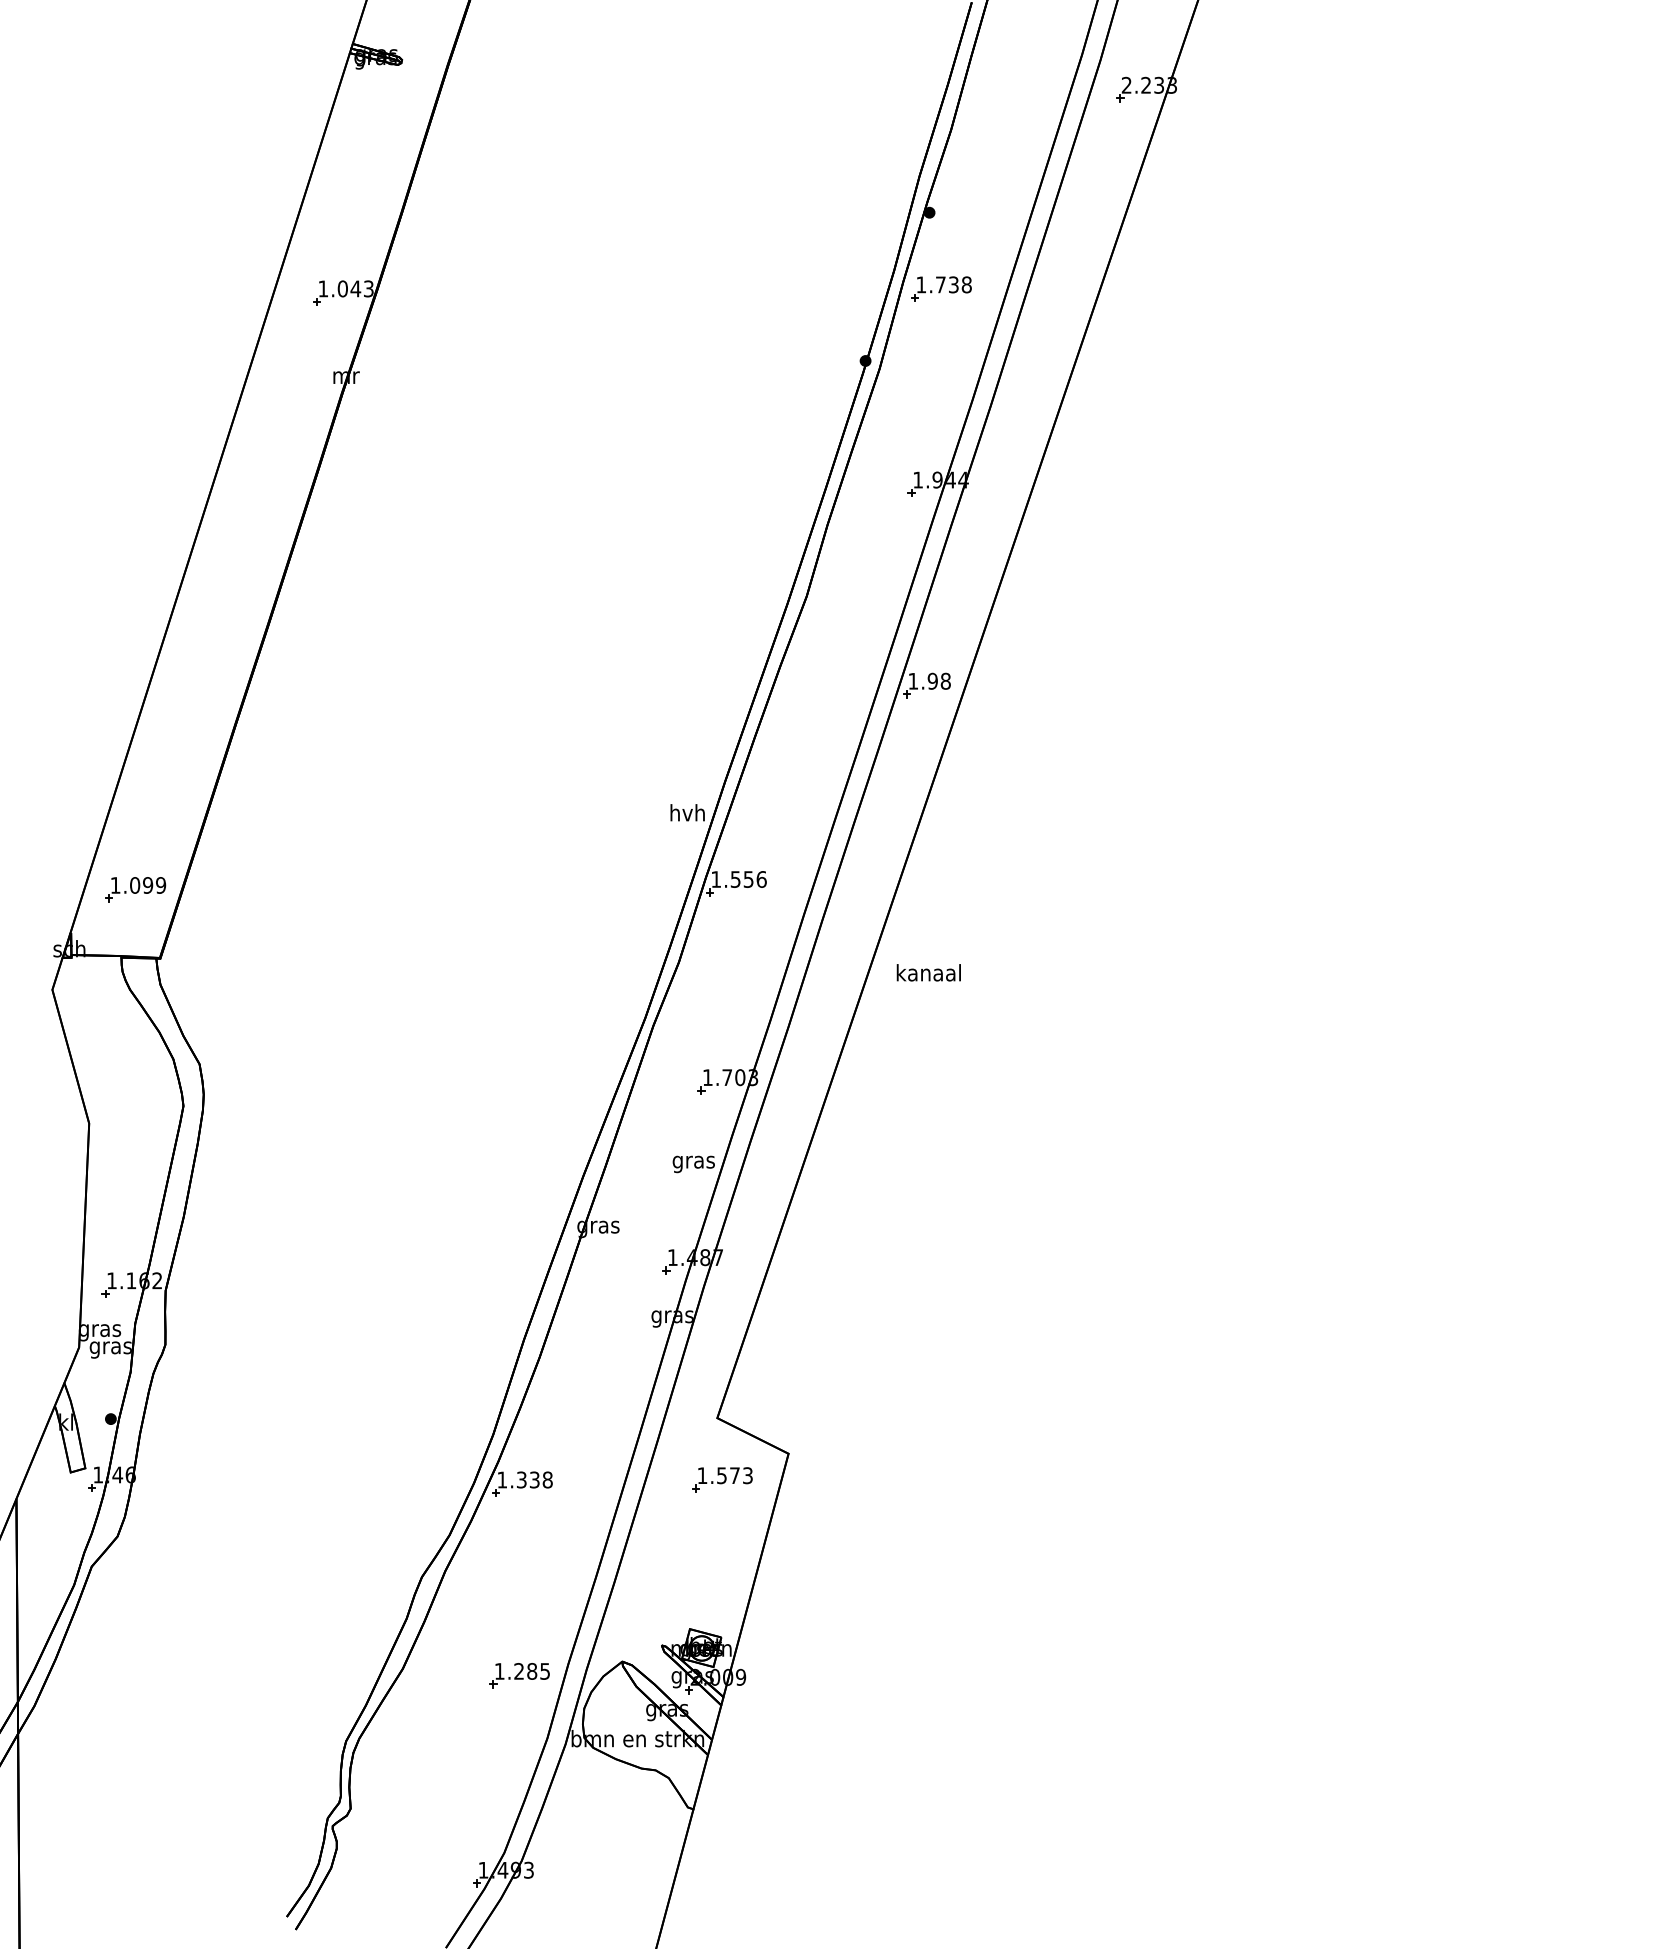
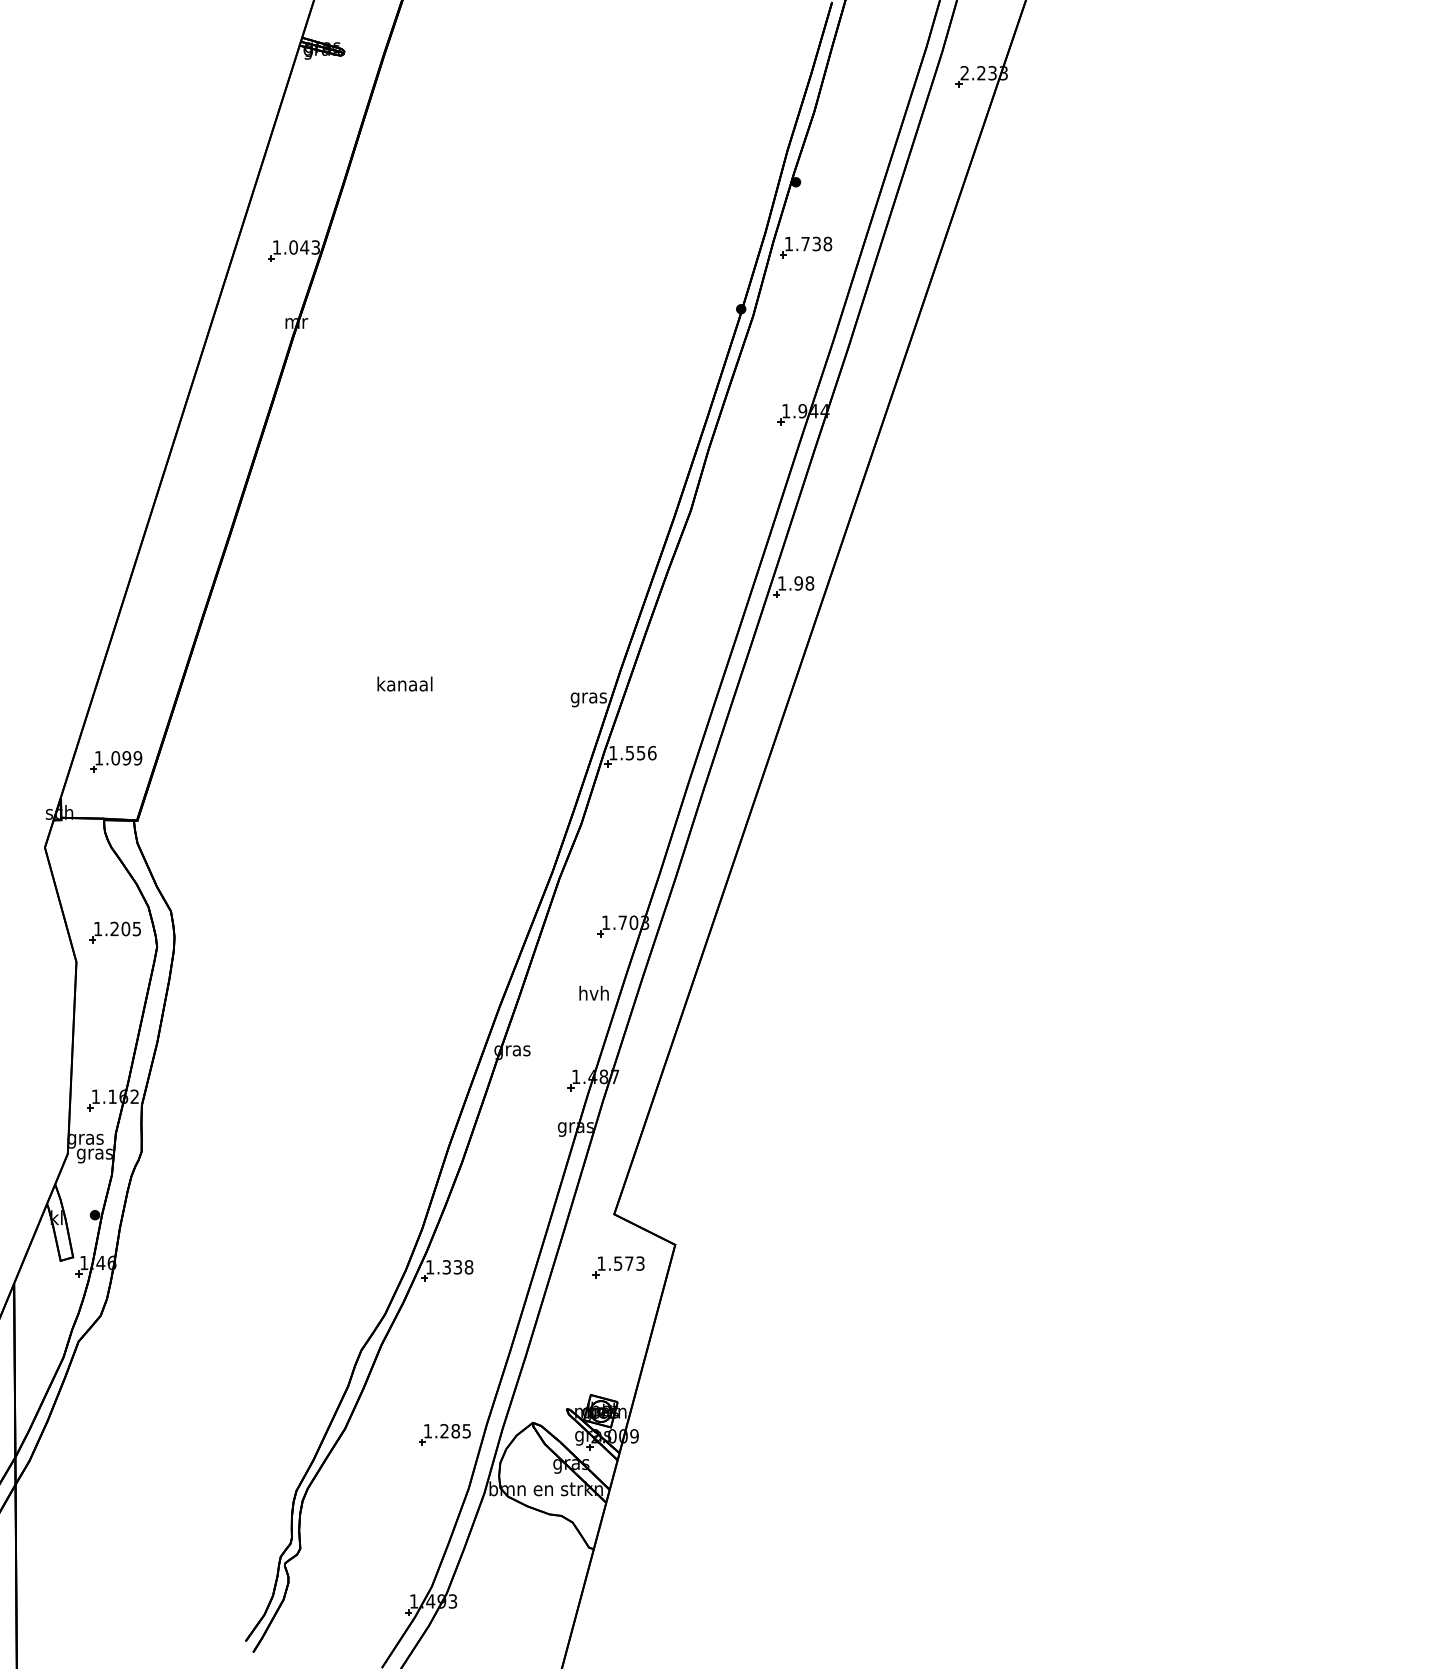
text: (687, 814) -> (588, 697), hvh -> gras
text: (928, 972) -> (404, 683), moved
part: (134, 1088) -> (115, 932), added
text: (693, 1162) -> (593, 995), gras -> hvh

